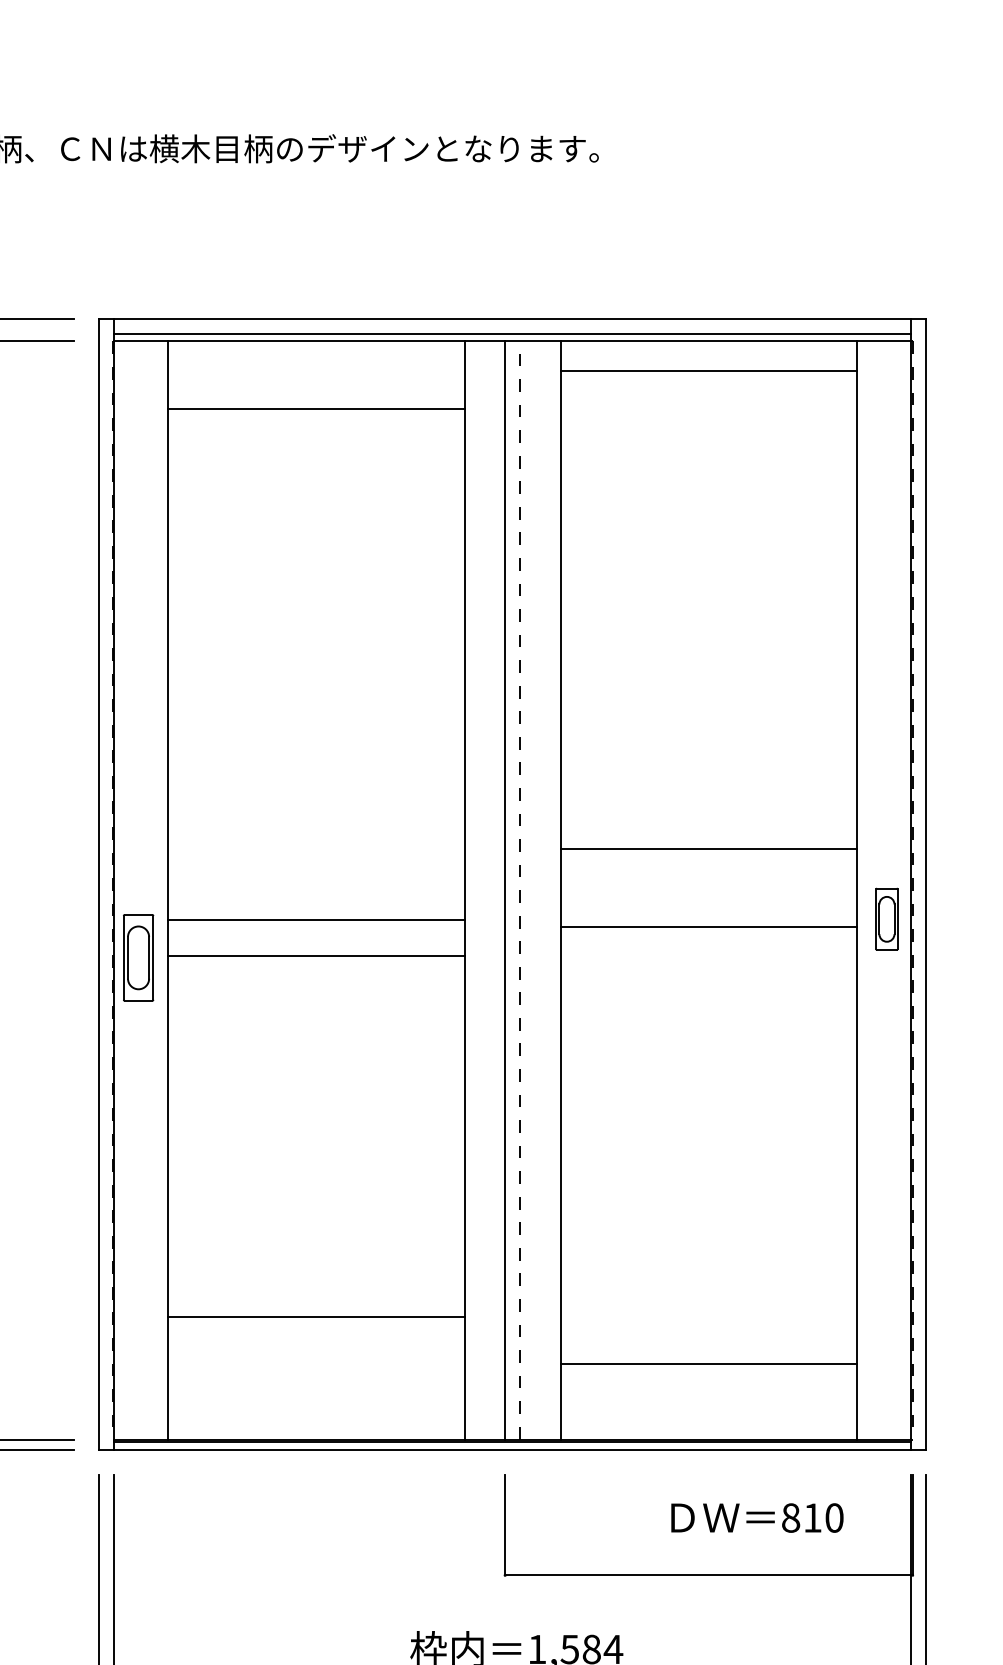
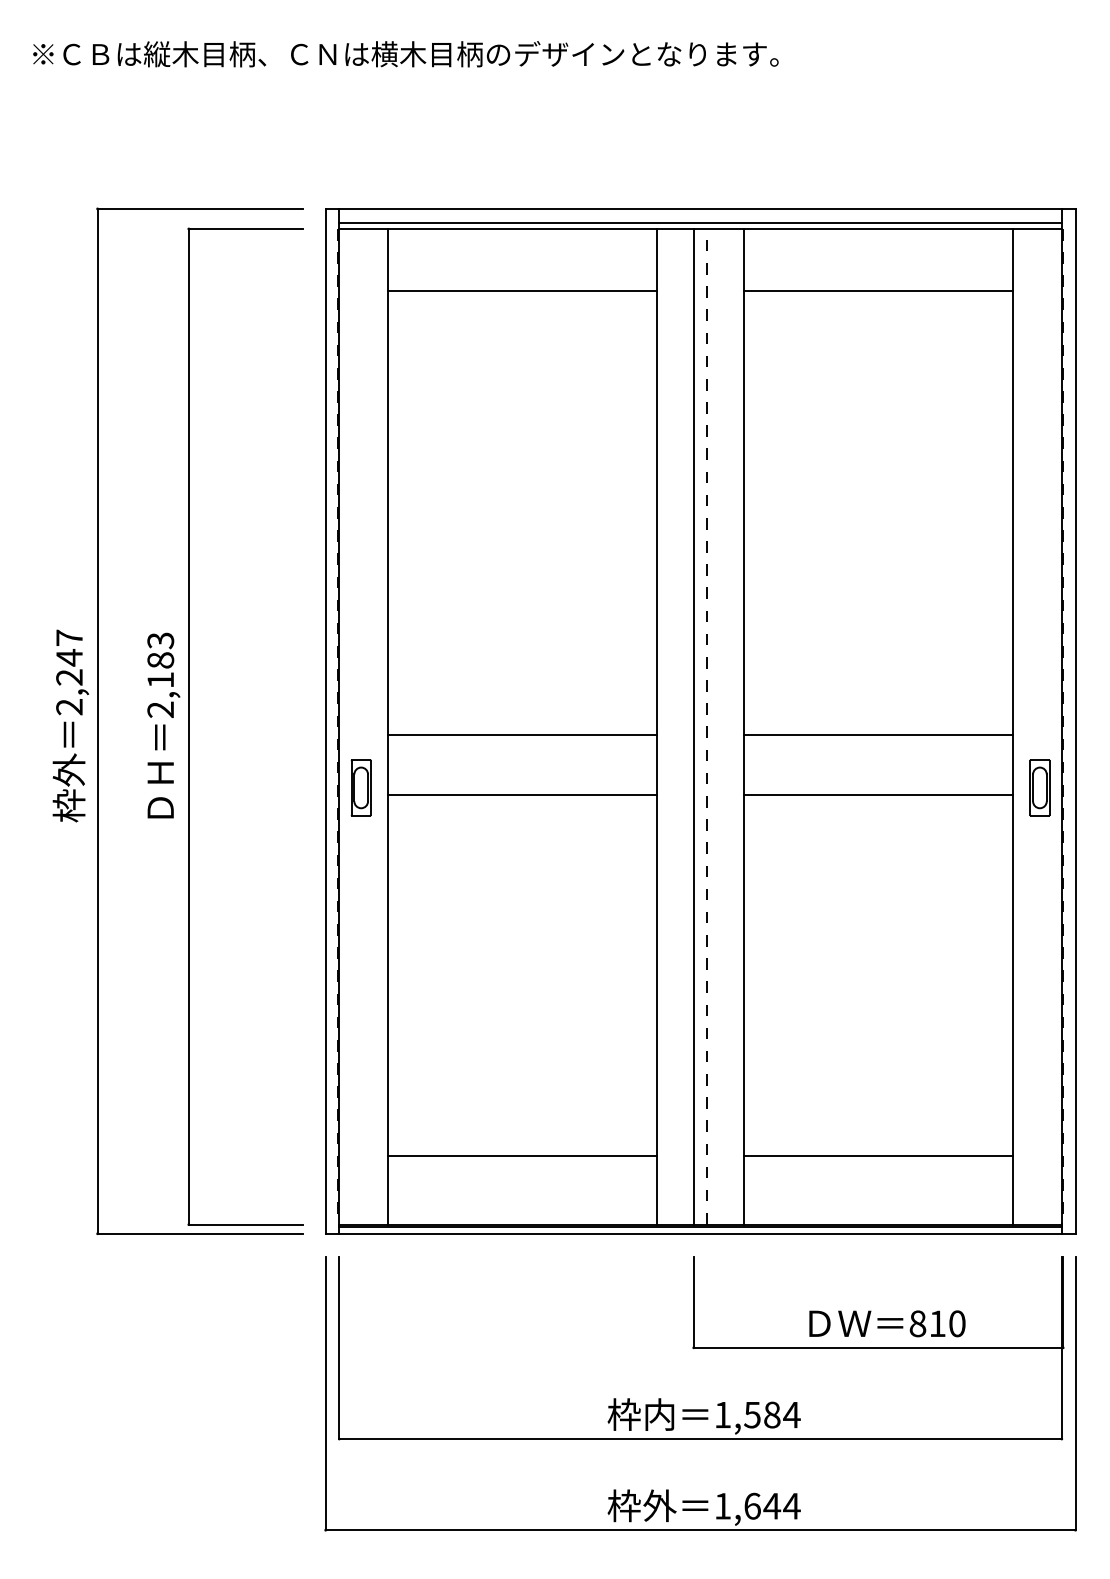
line: (708, 370) -> (878, 290), moved
line: (708, 849) -> (878, 735), moved
part: (886, 918) -> (1039, 787), moved
line: (316, 919) -> (522, 794), moved
line: (708, 926) -> (878, 794), moved
line: (316, 956) -> (522, 735), moved
part: (137, 957) -> (360, 787), size x0.71
line: (316, 1316) -> (522, 1156), moved
text: (757, 1517) -> (887, 1323), moved

